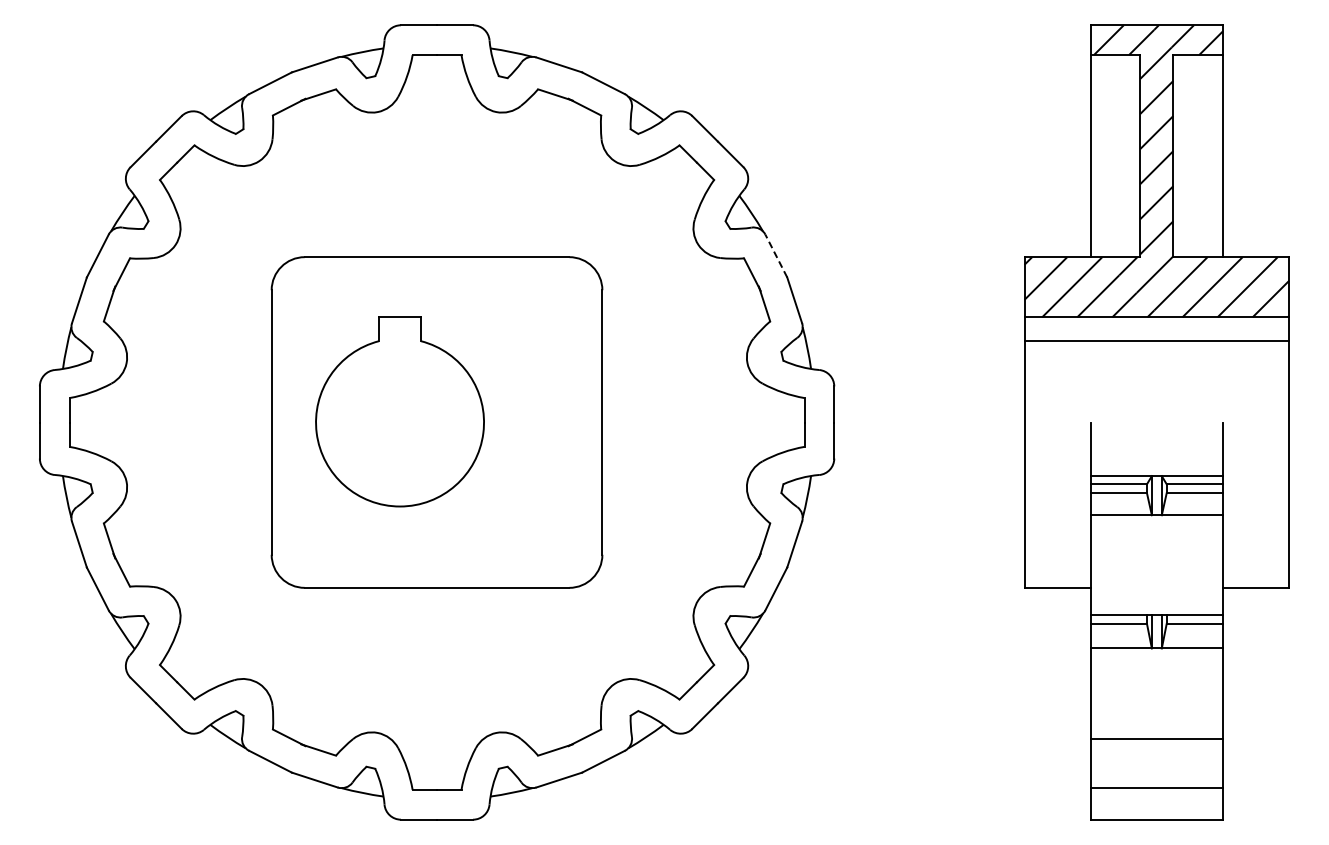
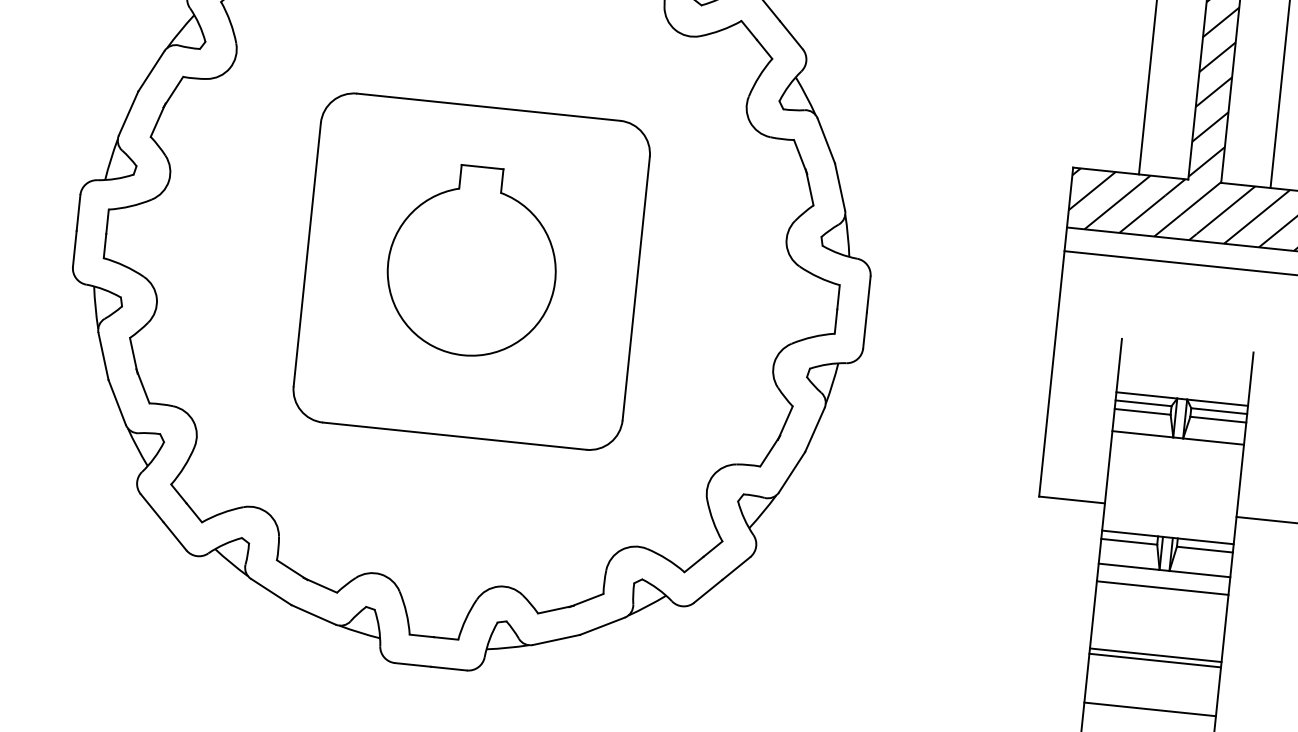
line: (776, 255) -> (826, 140), dashed -> solid
part: (399, 411) -> (472, 260), moved
line: (1156, 666) -> (1162, 588), added
line: (1156, 733) -> (1155, 655), added

